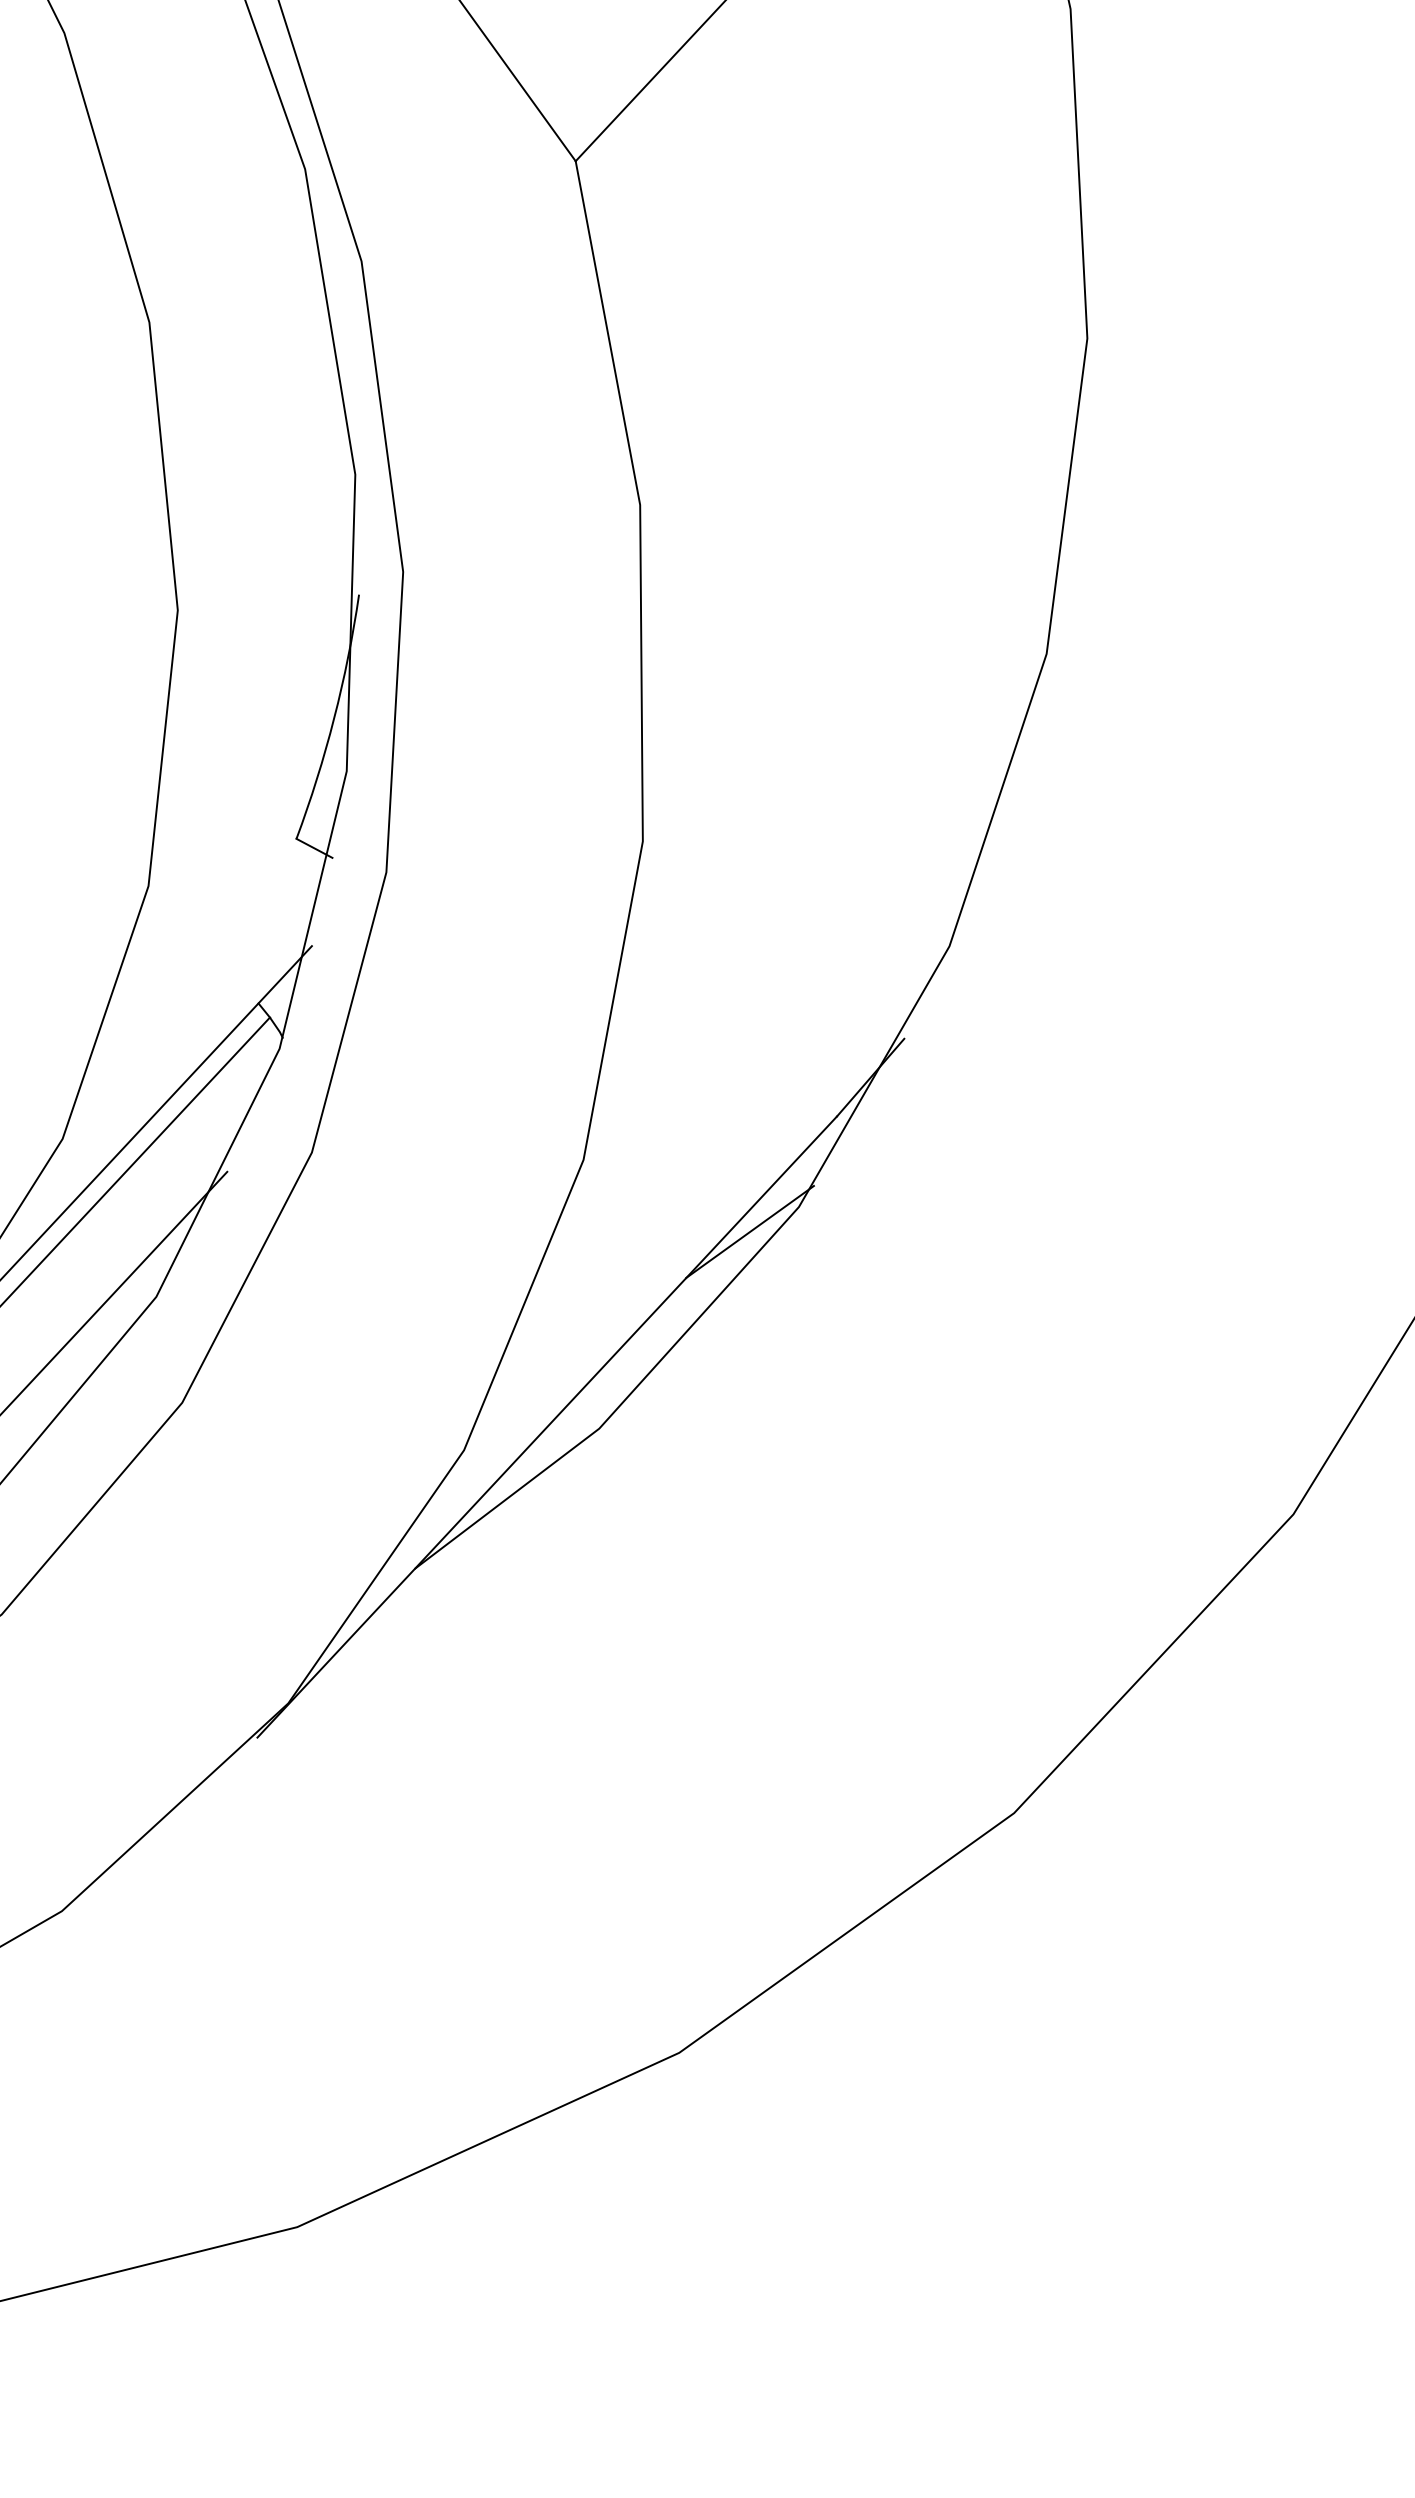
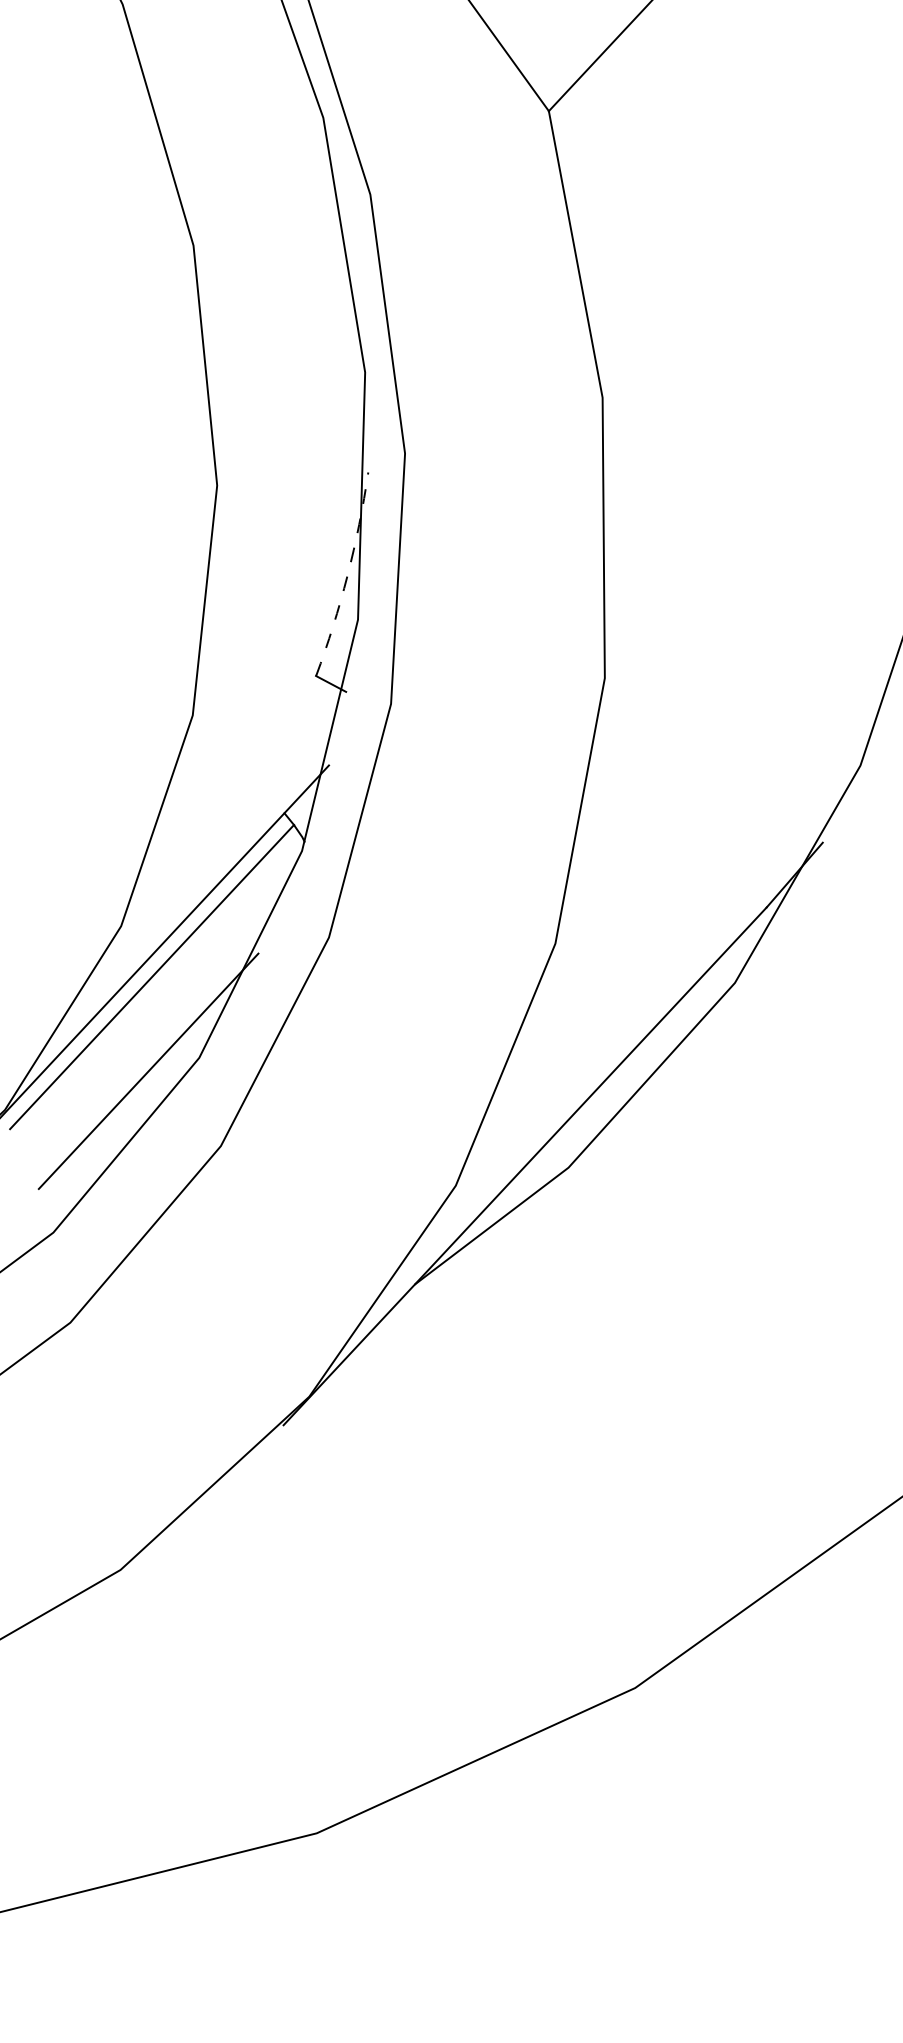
arc: (334, 718) -> (347, 575), solid -> dashed
line: (749, 1231) -> (693, 1003), removed

